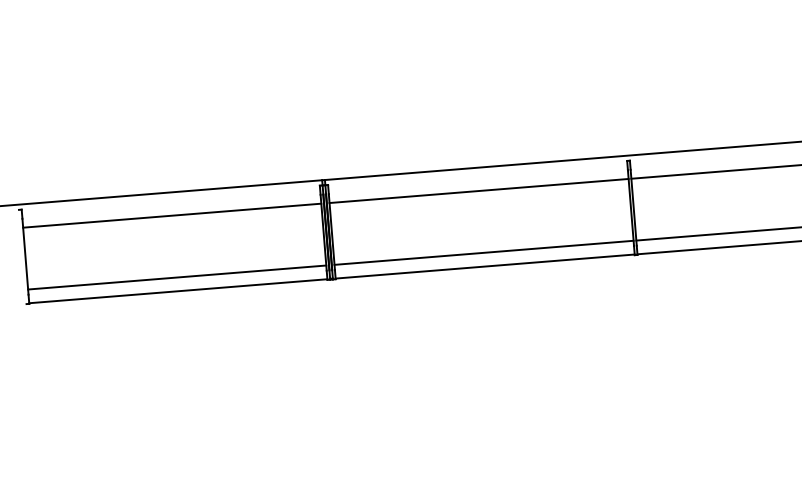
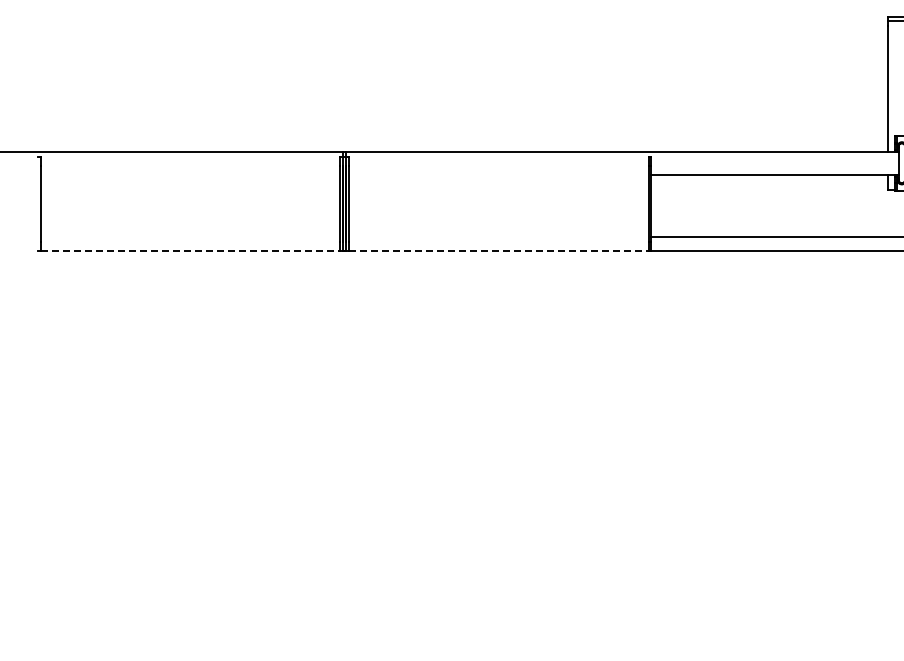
line: (479, 191) -> (498, 175), removed
line: (172, 216) -> (190, 175), removed
line: (483, 253) -> (498, 237), removed
line: (486, 266) -> (499, 250), solid -> dashed
line: (176, 278) -> (190, 237), removed
line: (178, 290) -> (190, 250), solid -> dashed

